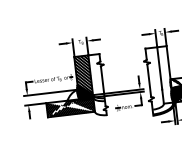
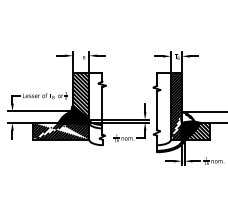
hatch: (165, 74) -> (176, 105), added
hatch: (72, 95) -> (65, 117), added

